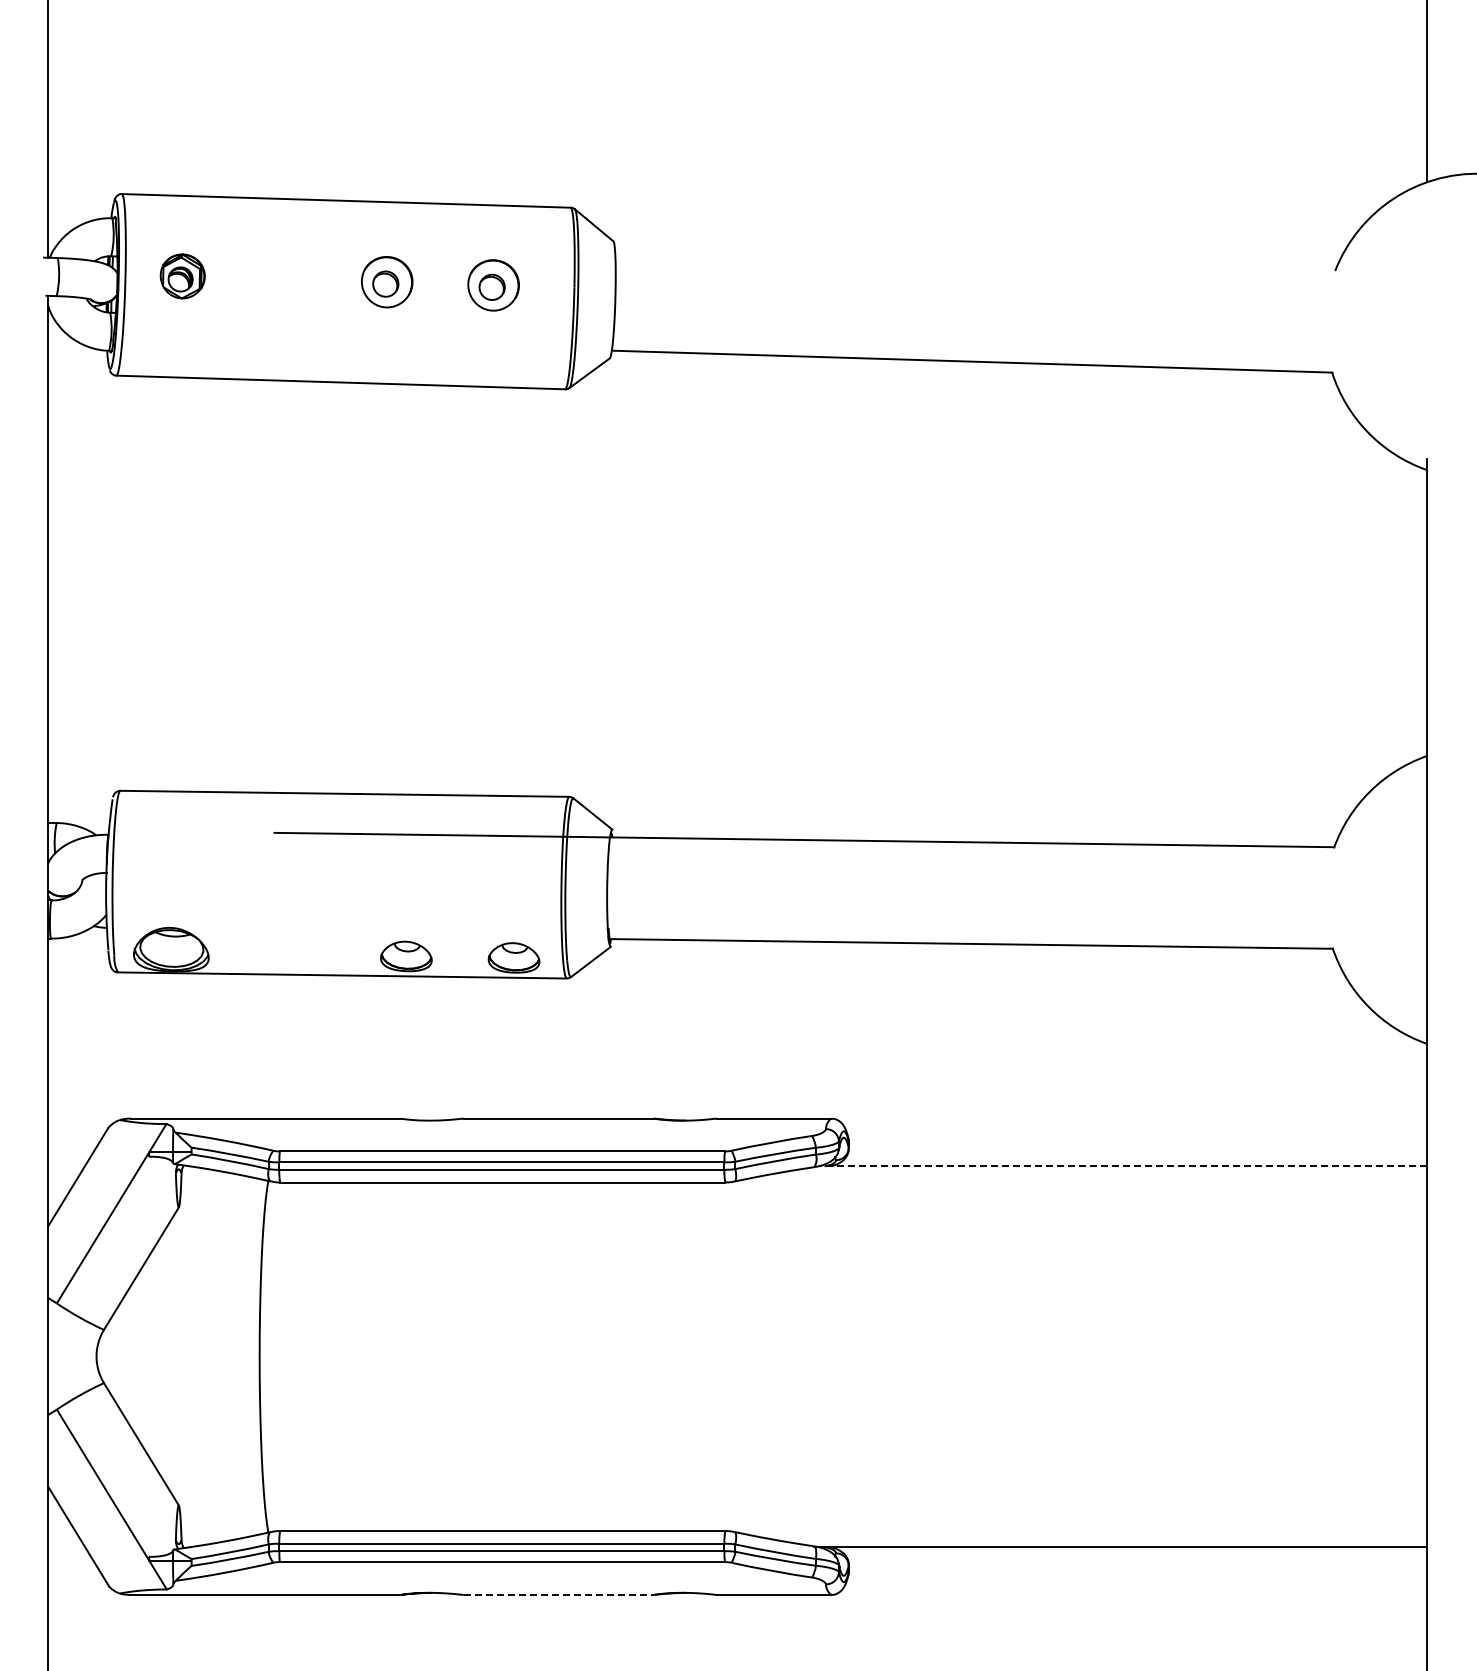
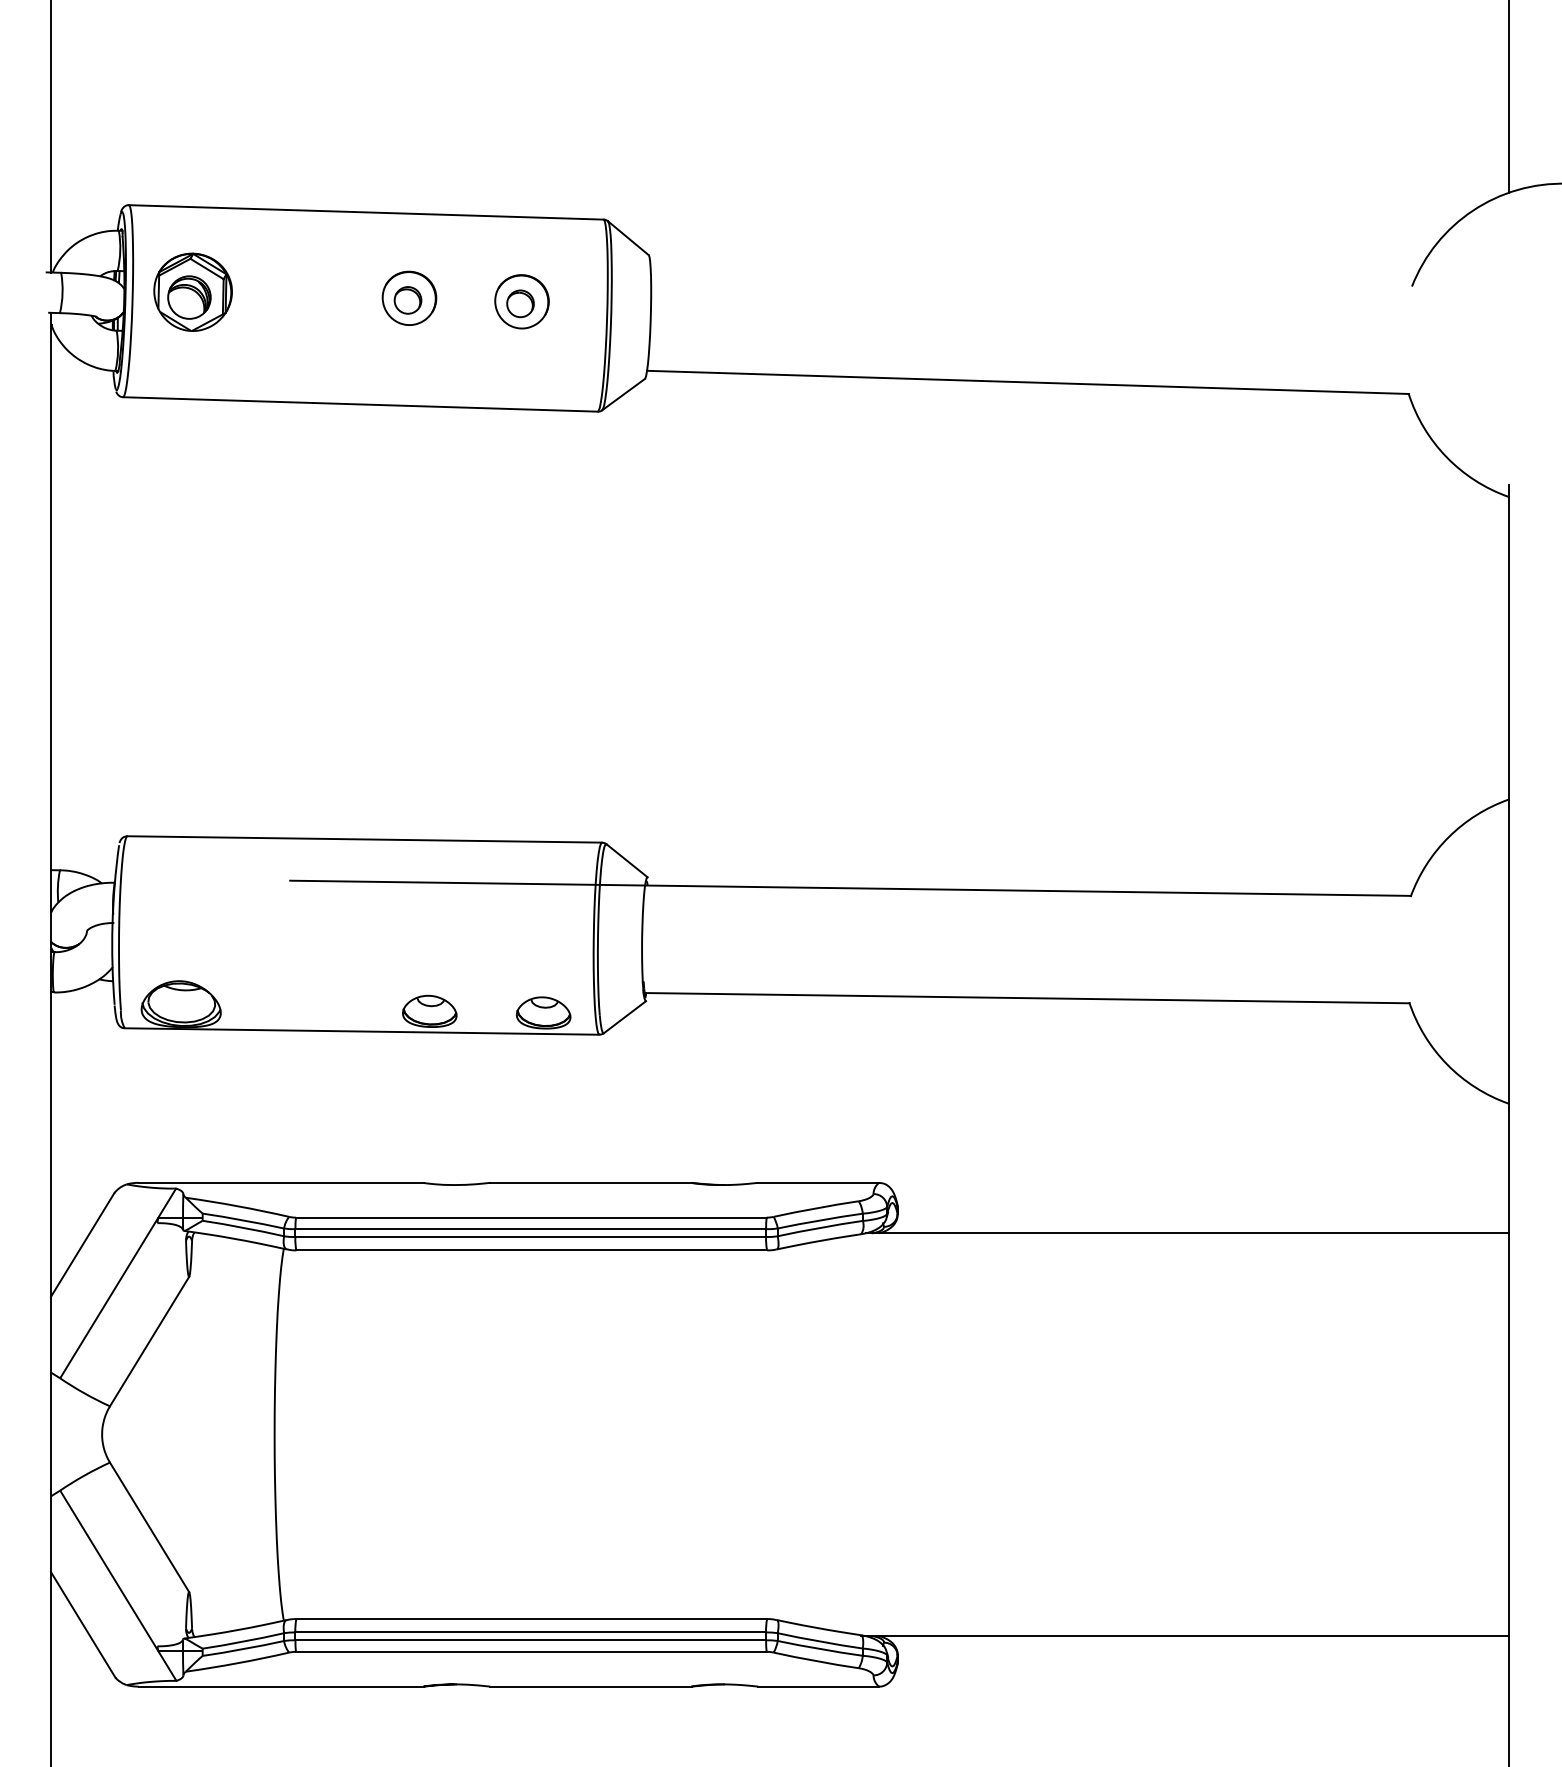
part: (182, 276) -> (193, 292), size x1.67
line: (1122, 1166) -> (1187, 1233), dashed -> solid
line: (559, 1594) -> (591, 1686), dashed -> solid

